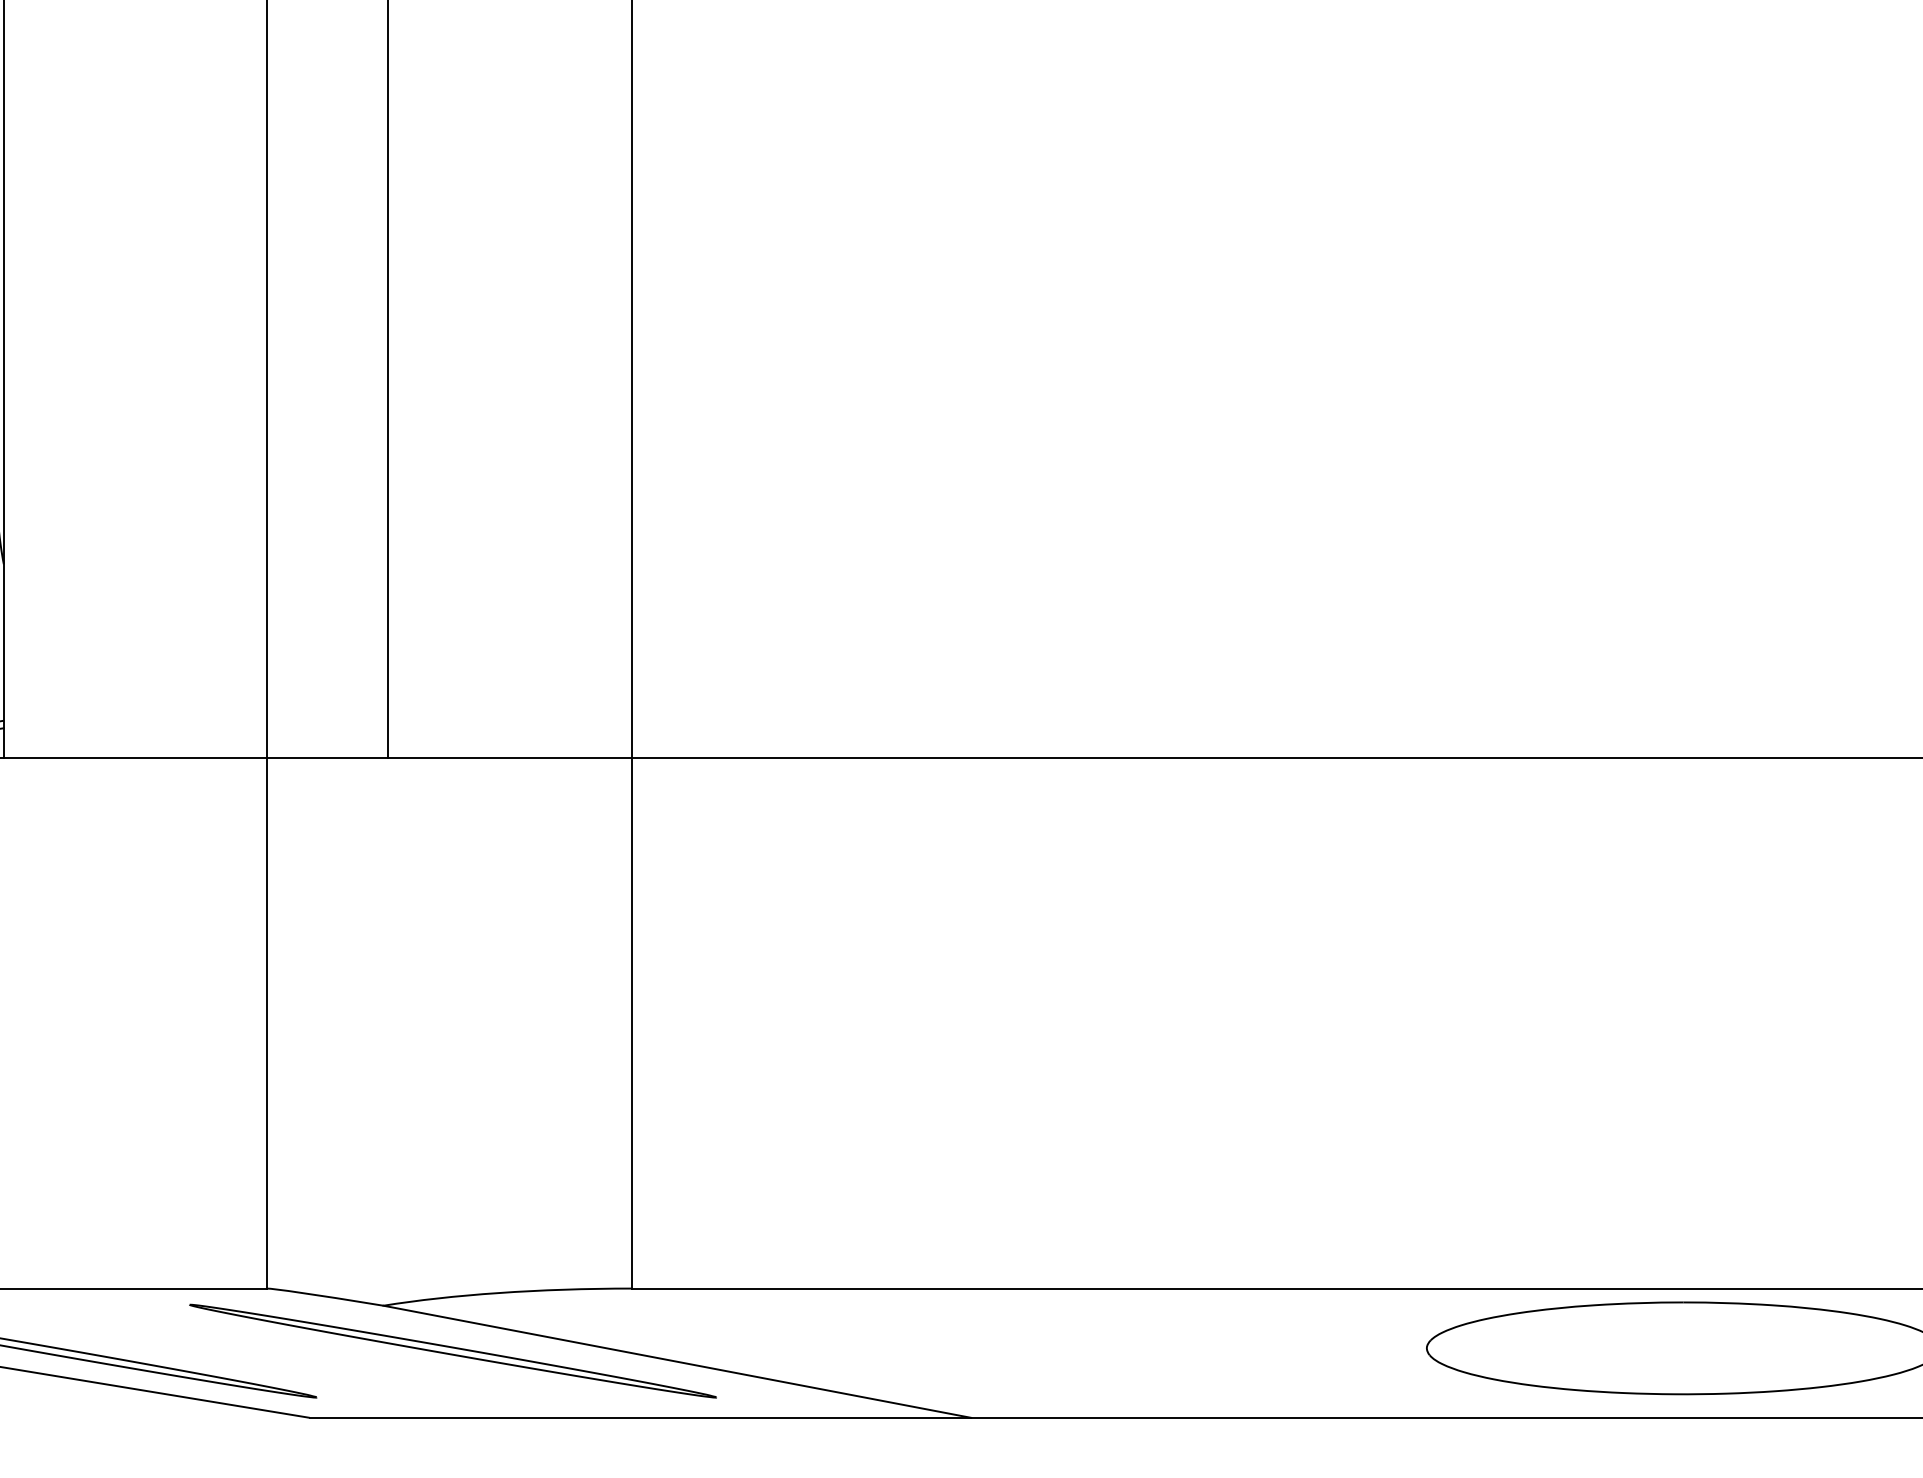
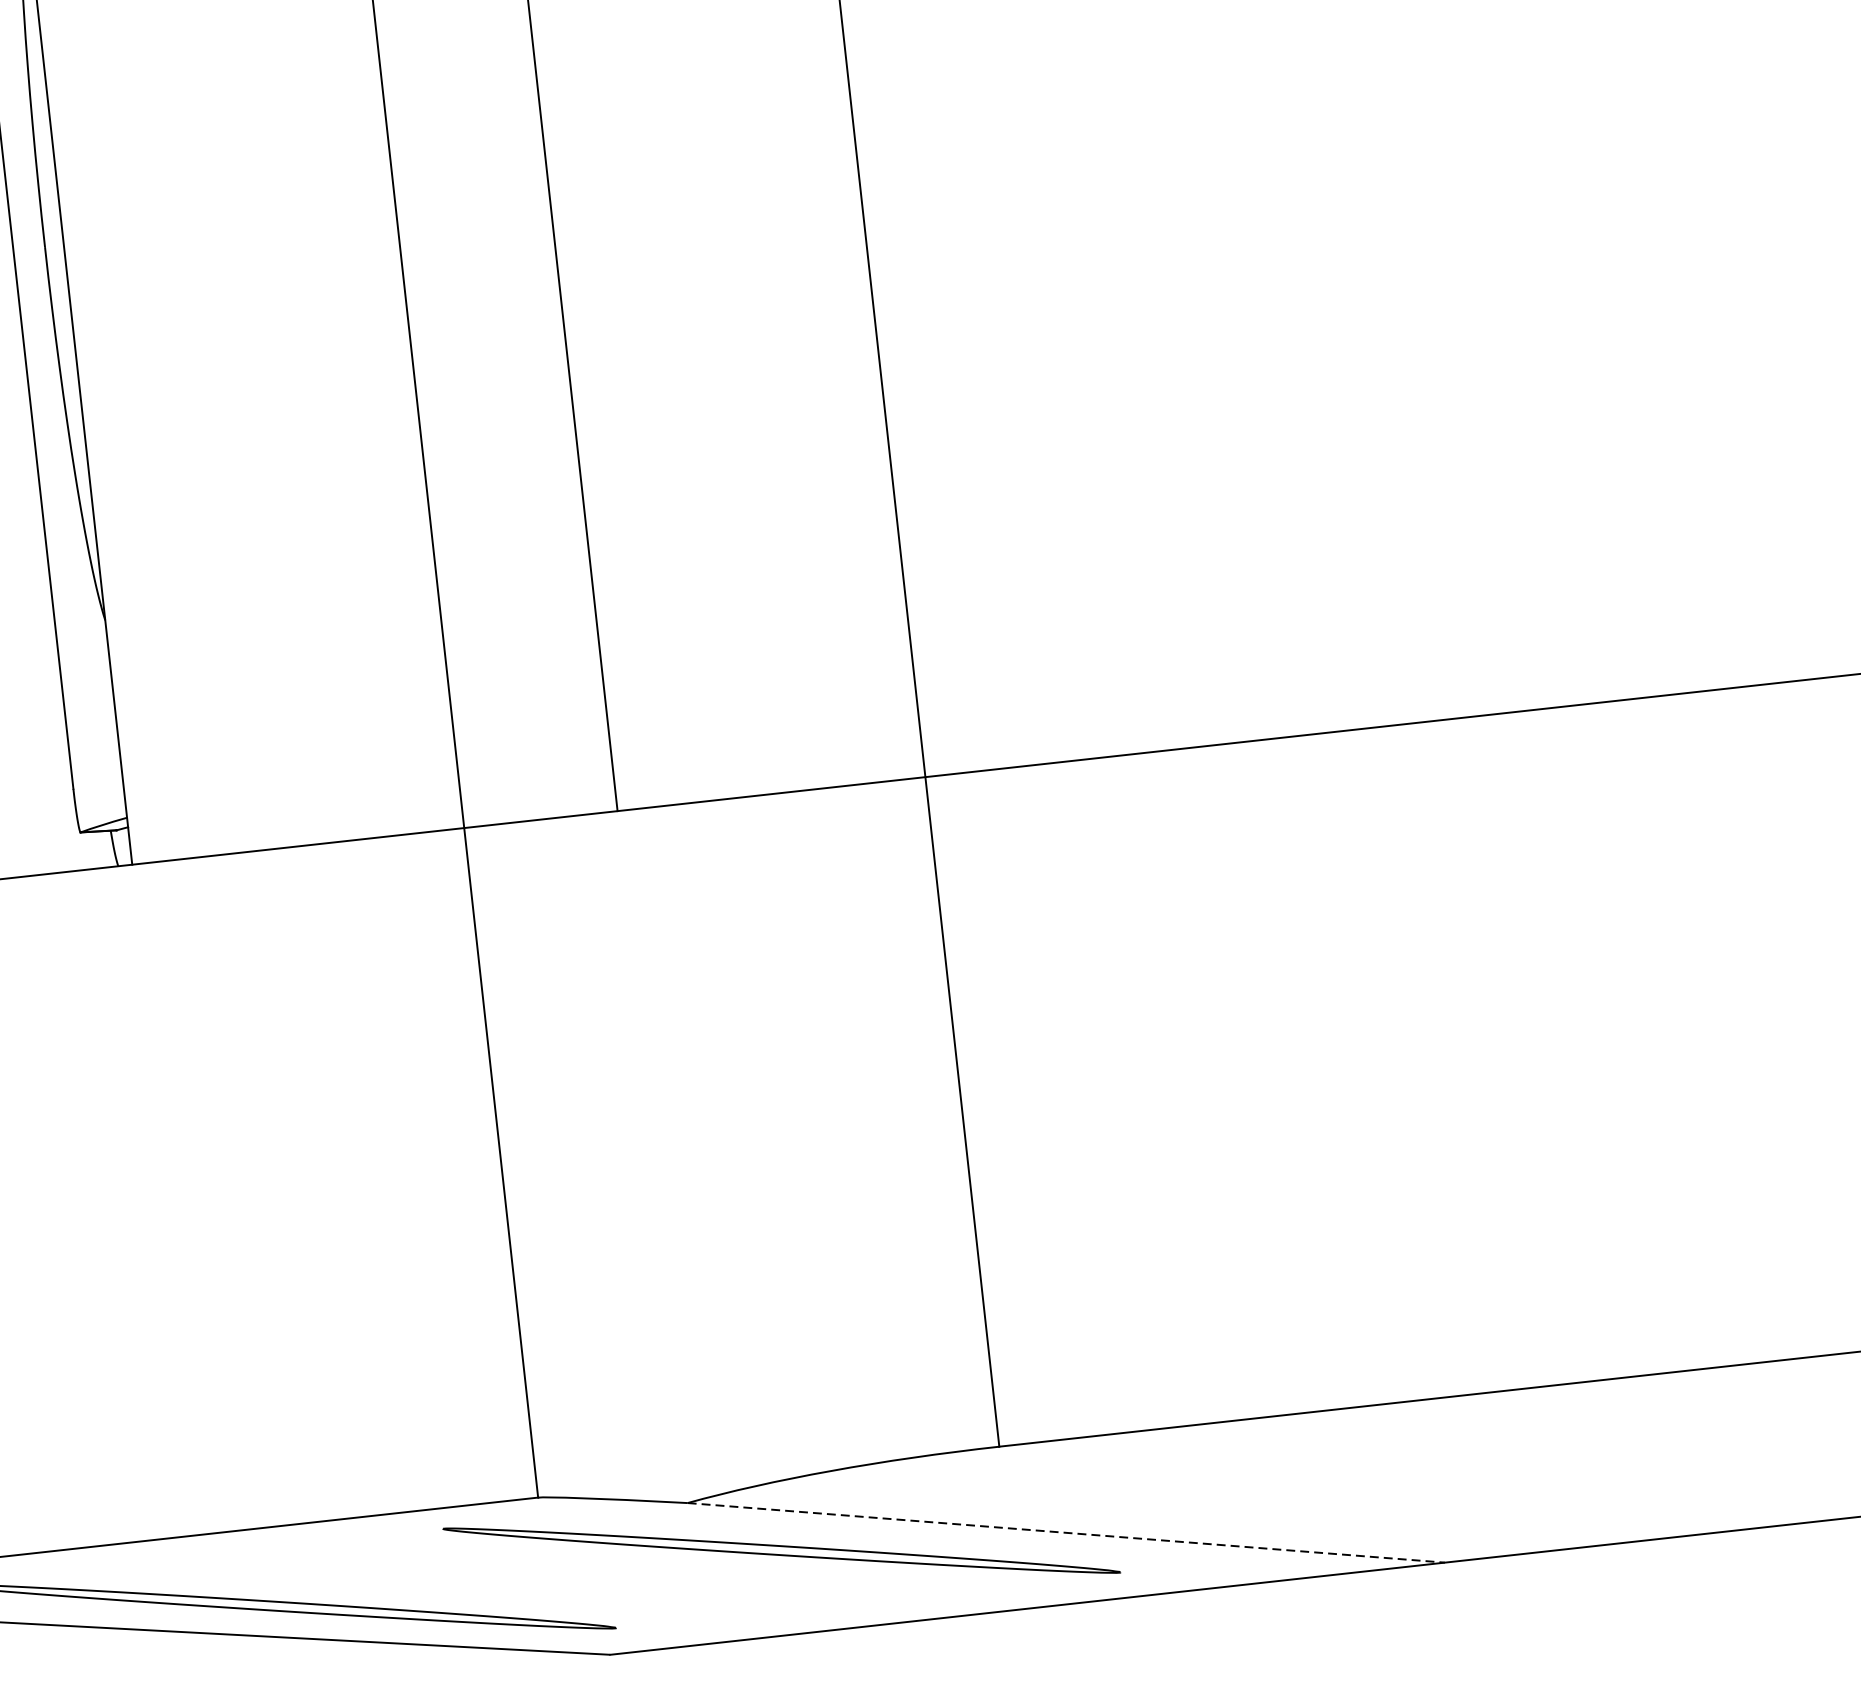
line: (677, 1361) -> (1066, 1532), solid -> dashed

